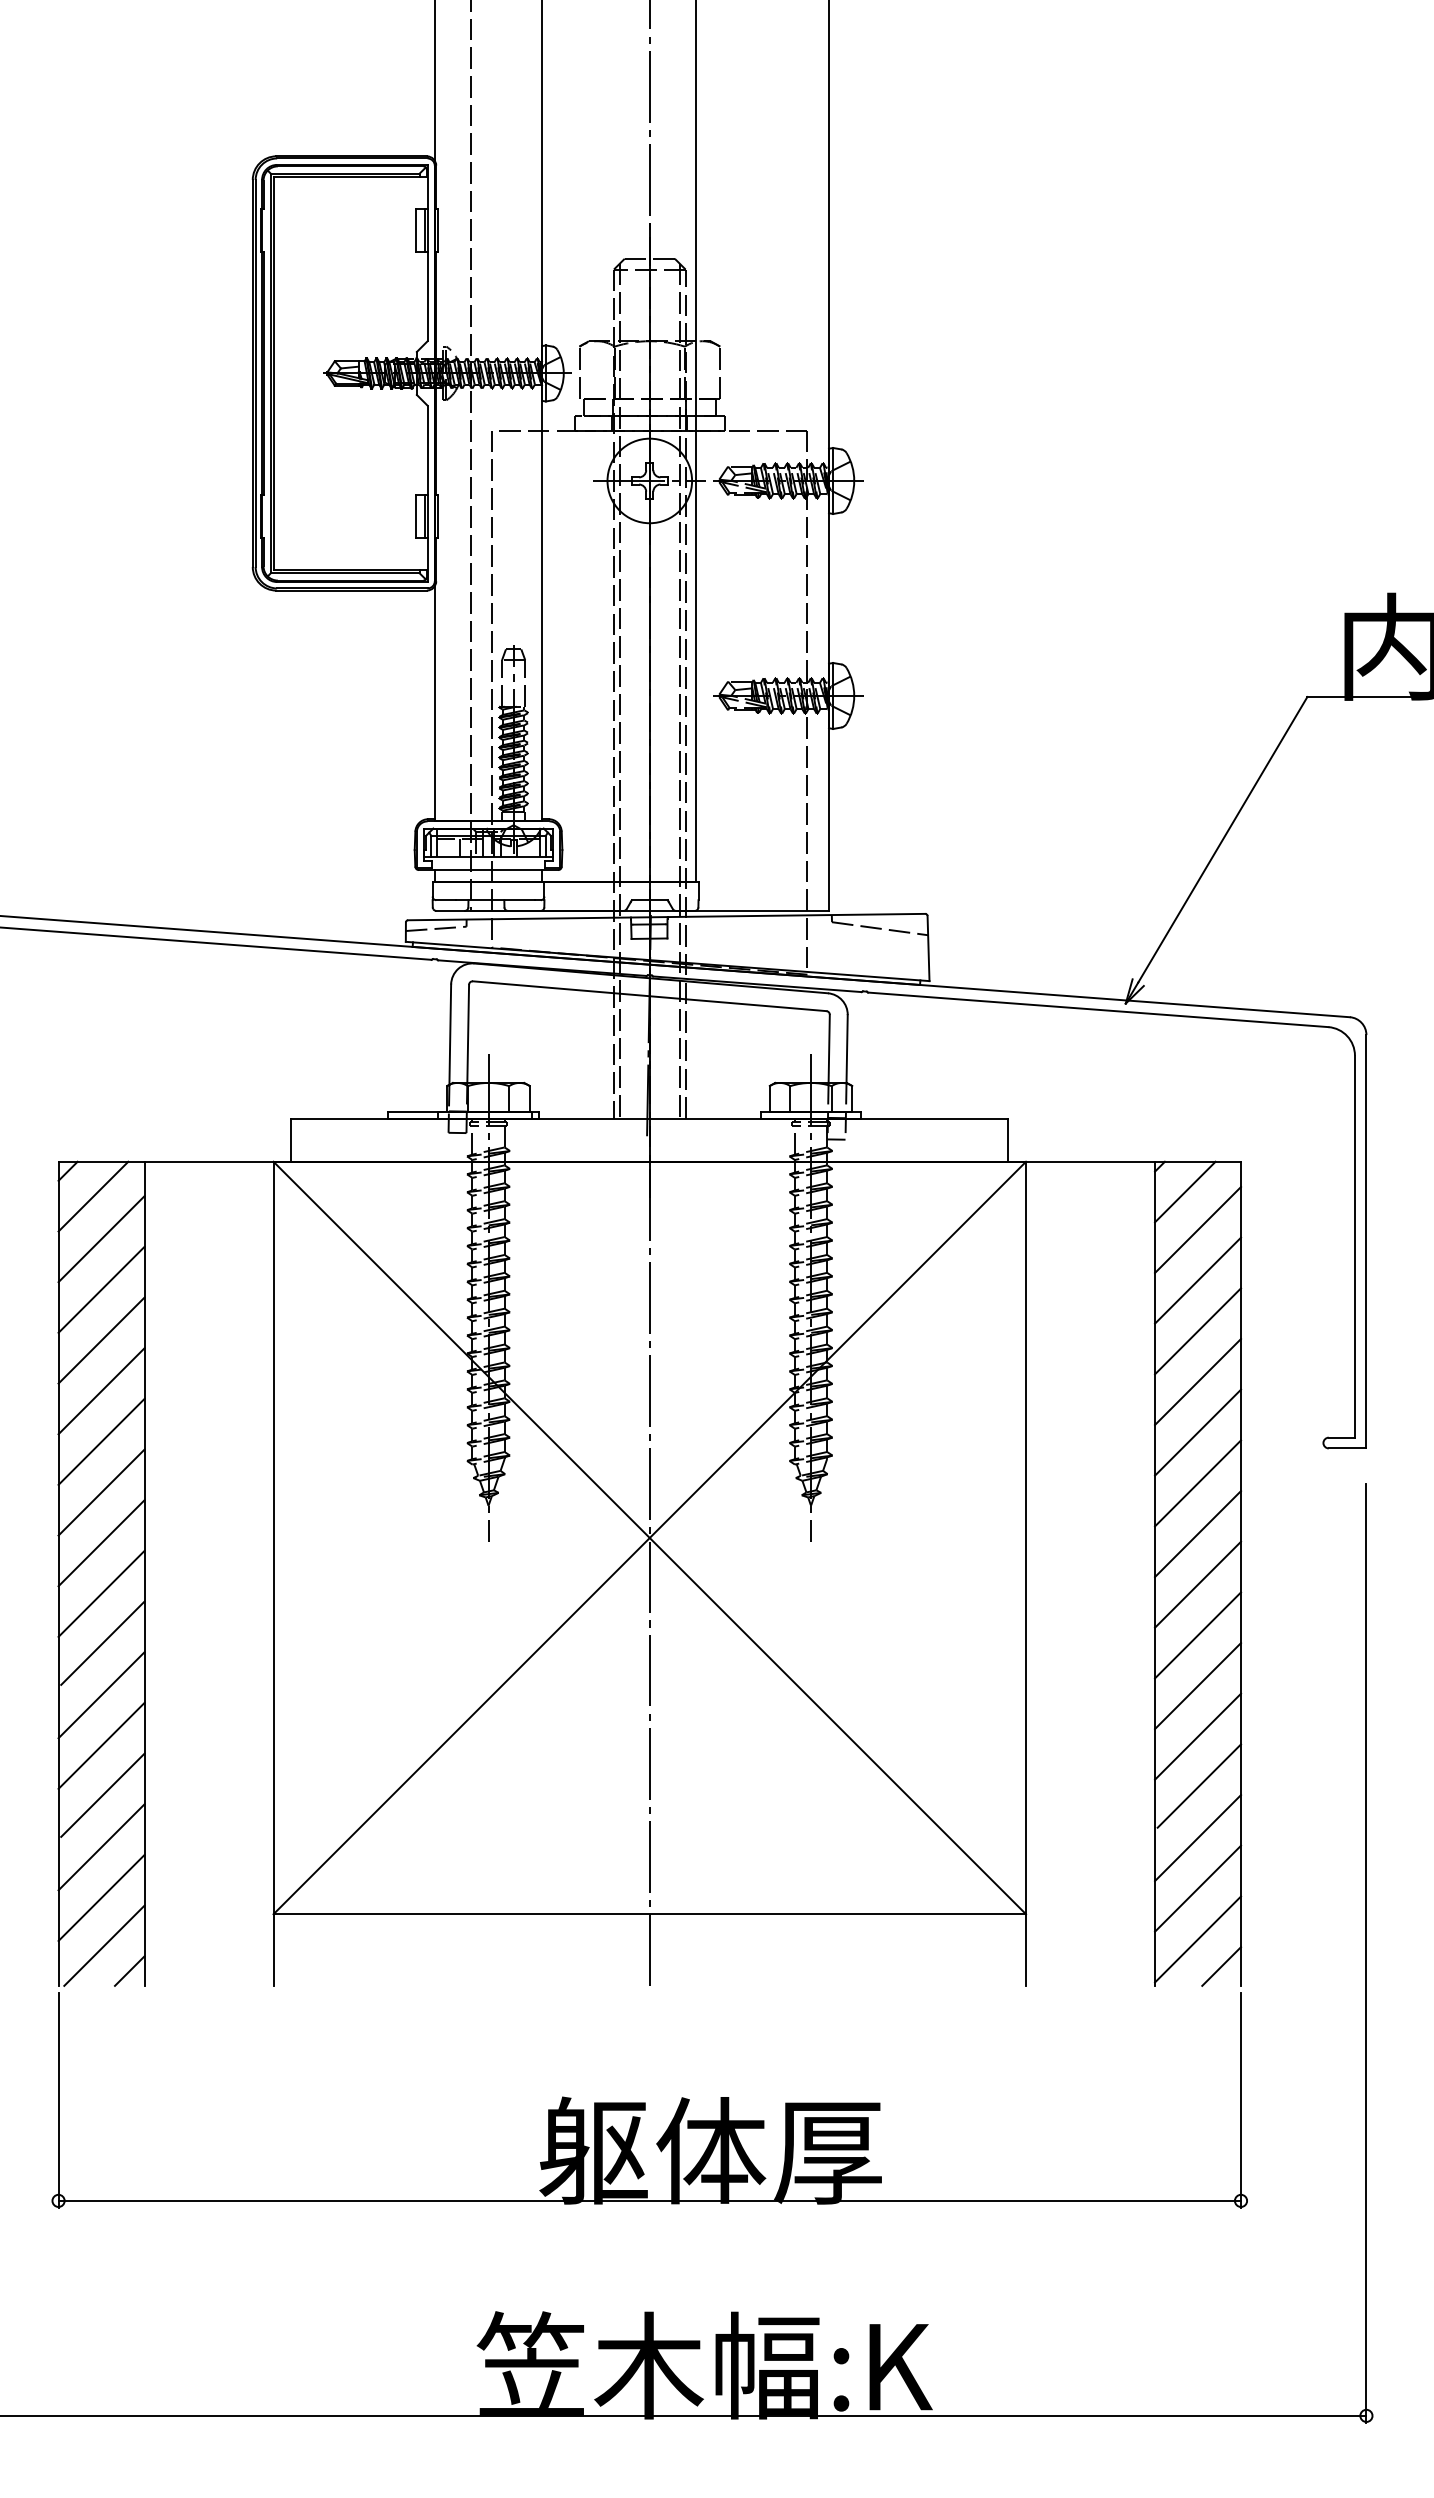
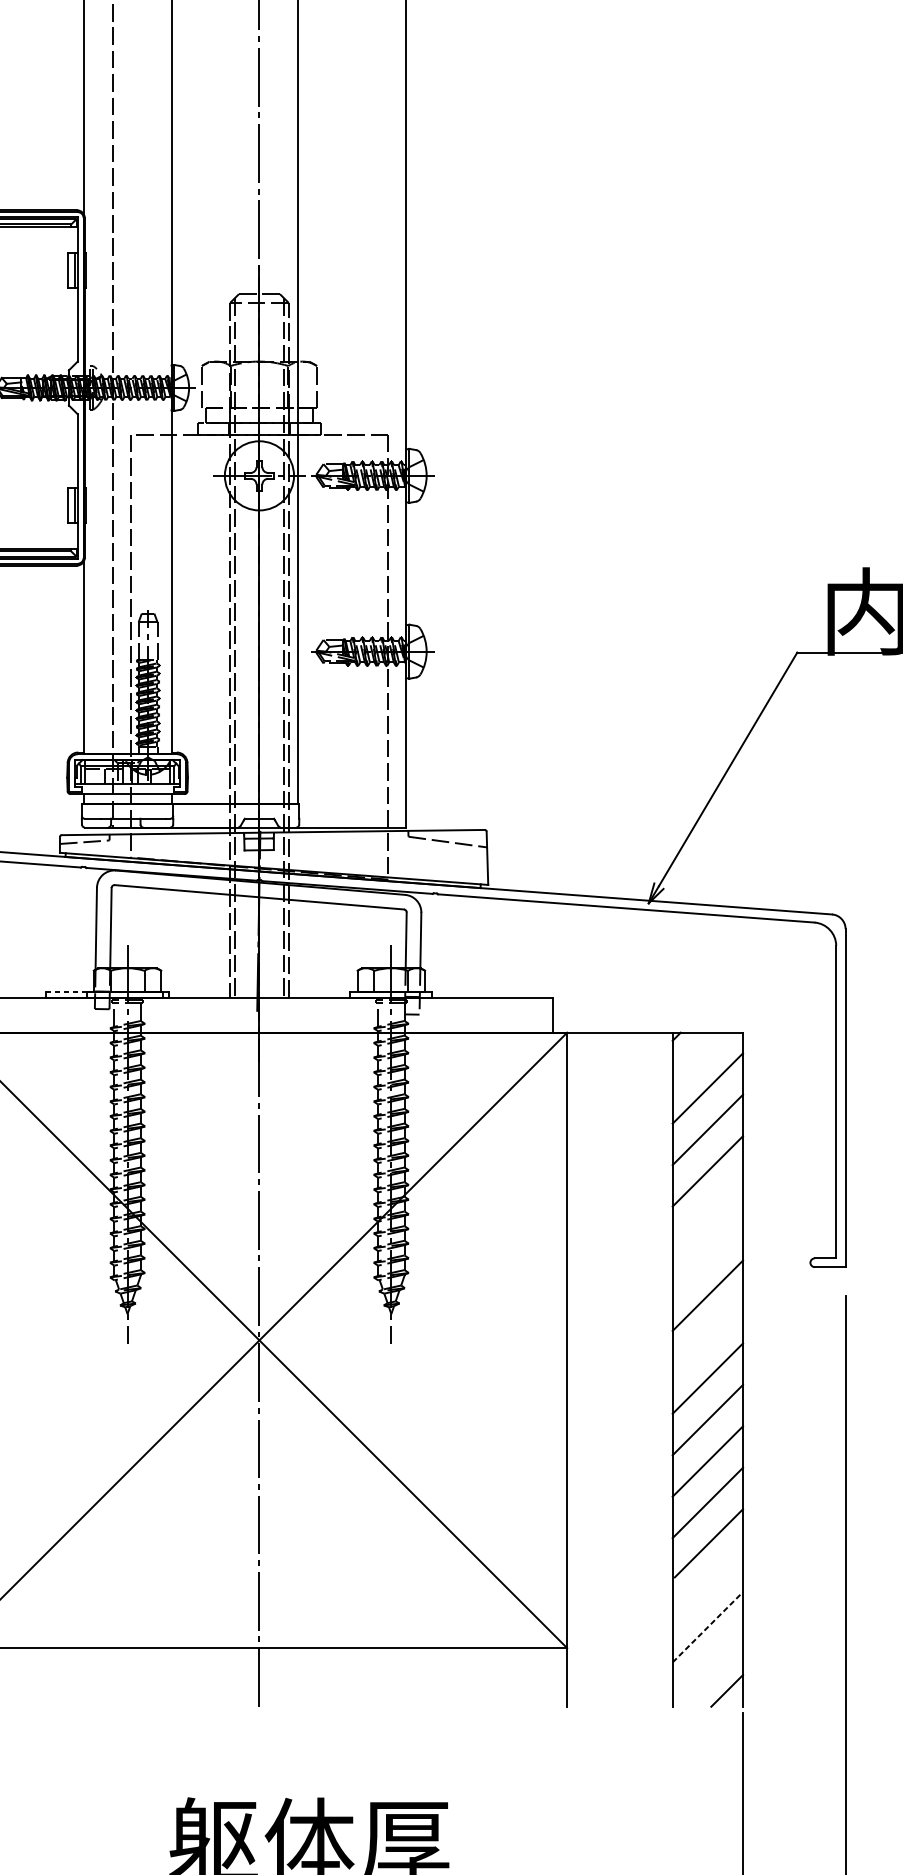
line: (413, 1111) -> (66, 991), solid -> dashed
line: (1185, 1191) -> (697, 1057), removed
line: (1198, 1382) -> (708, 1213), removed
line: (1198, 1432) -> (708, 1254), removed
line: (1198, 1534) -> (708, 1337), removed
line: (1198, 1838) -> (708, 1586), removed
line: (1198, 1888) -> (708, 1627), solid -> dashed
line: (1198, 1939) -> (708, 1668), removed

